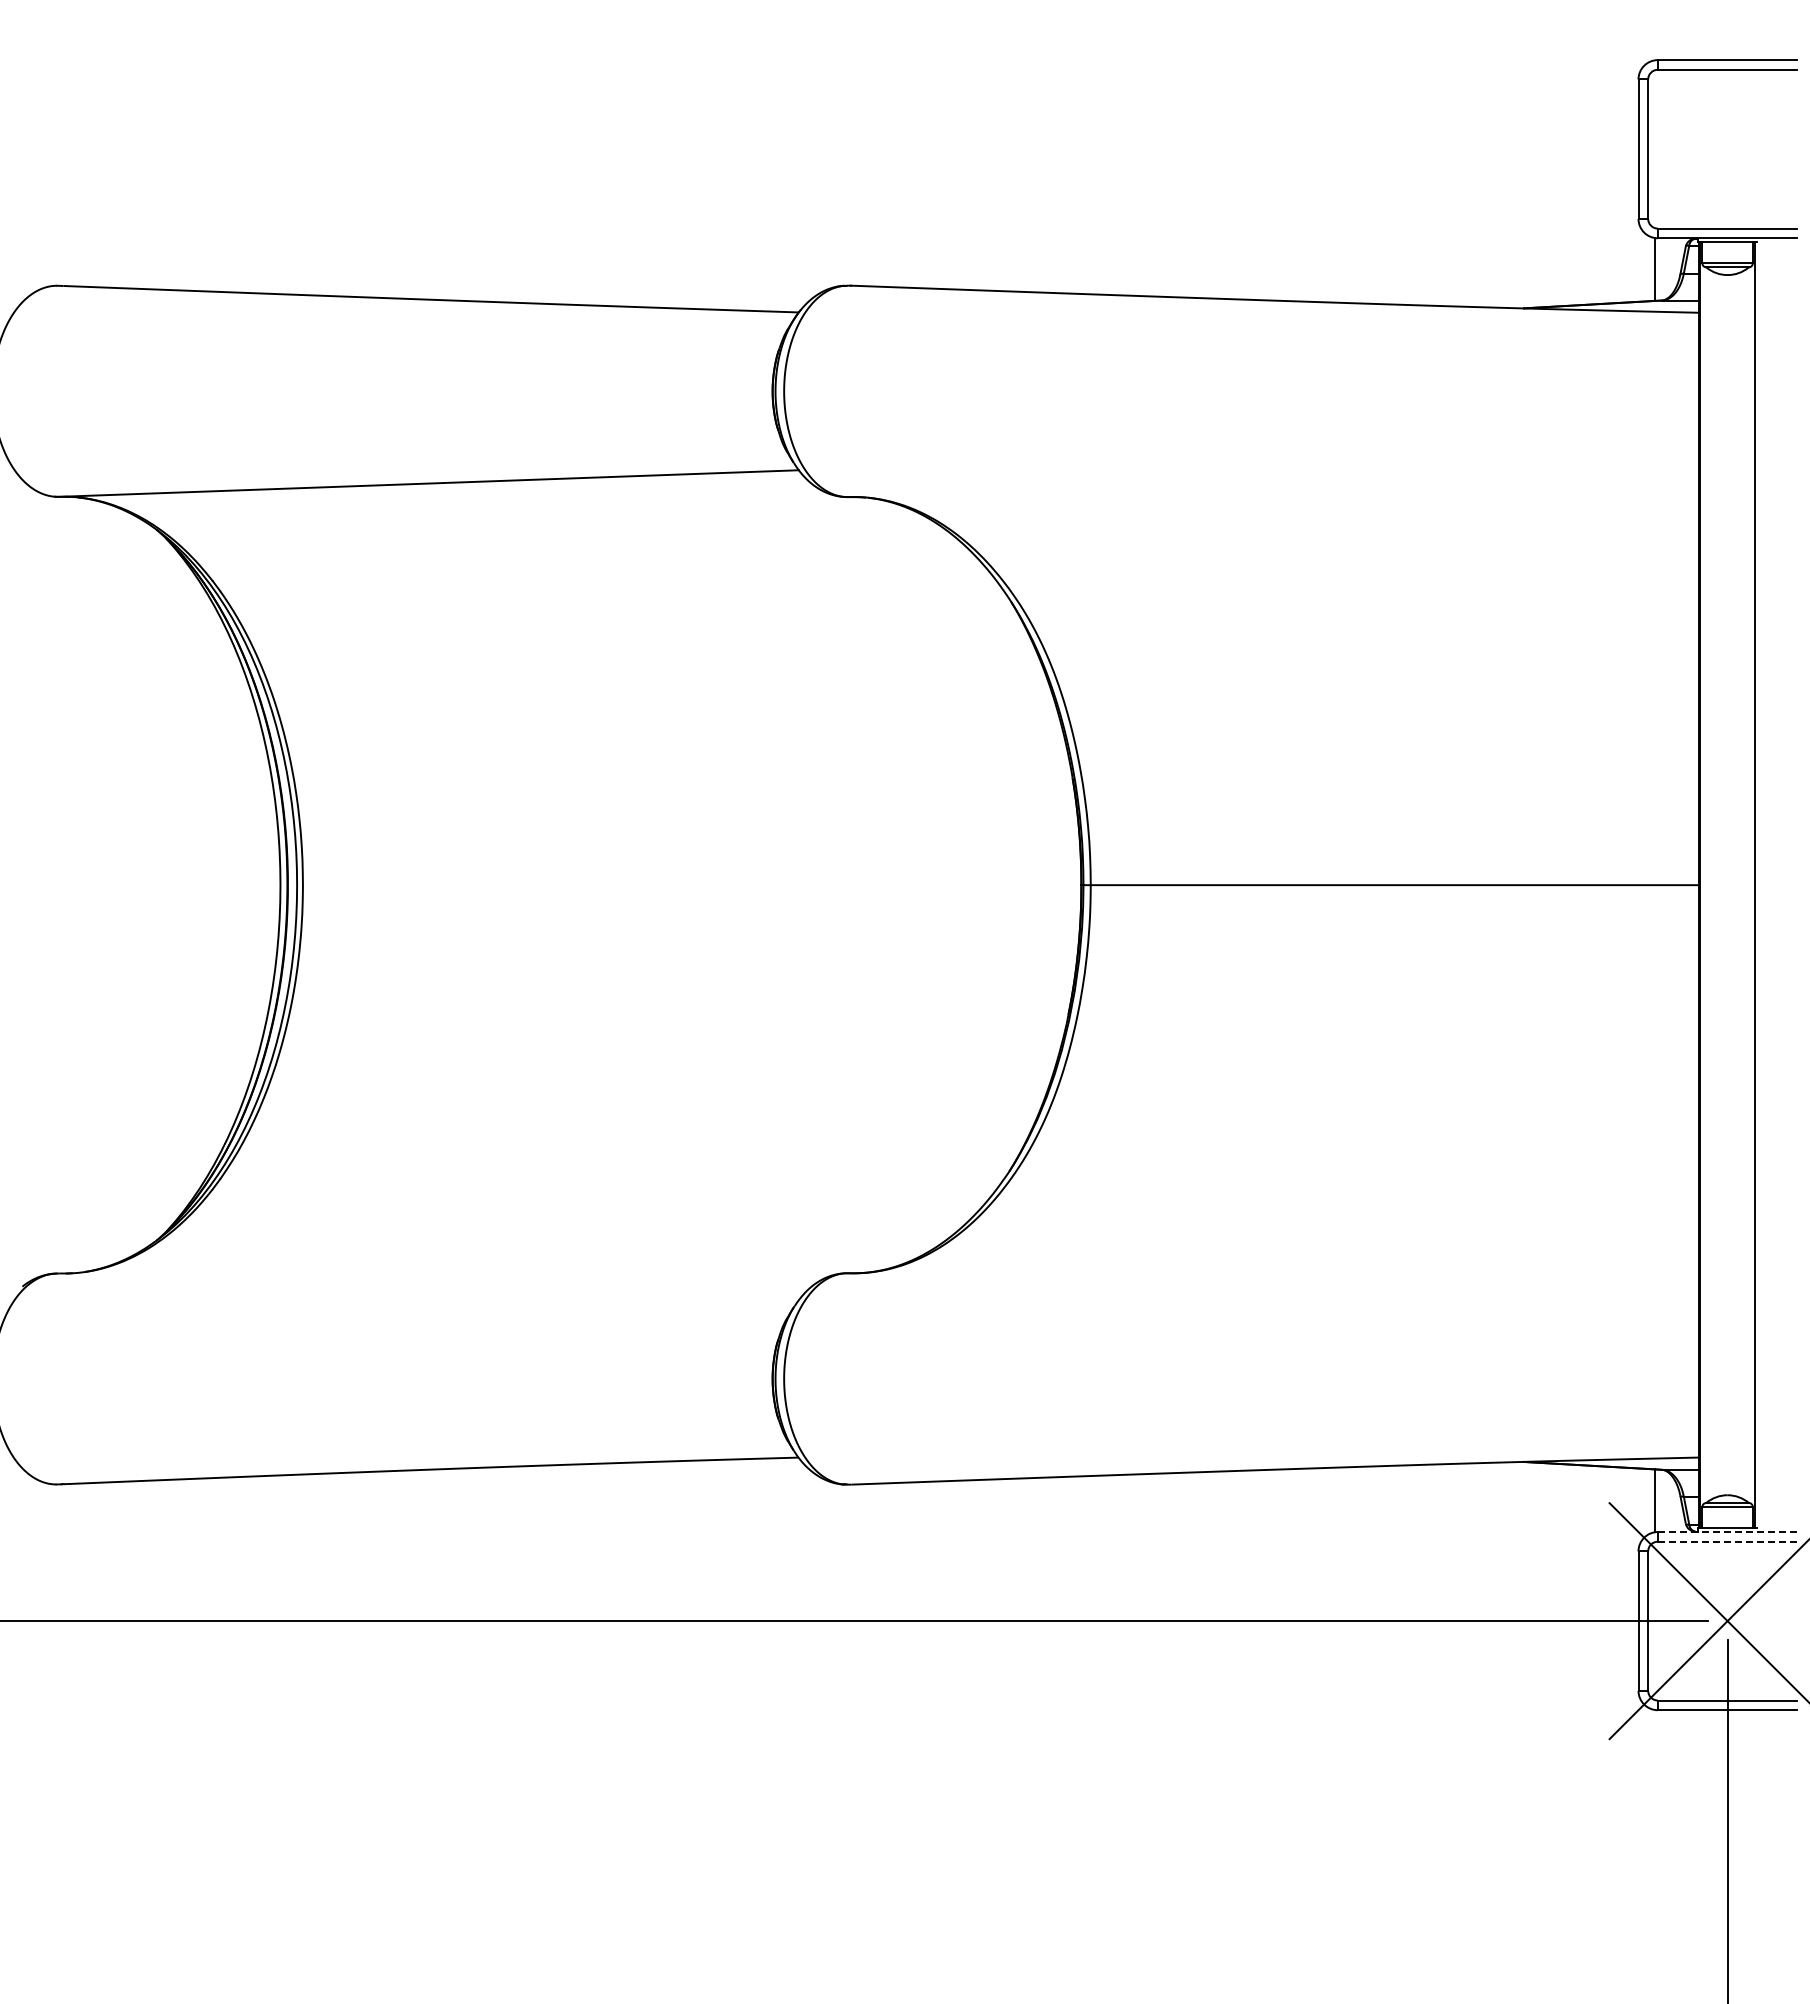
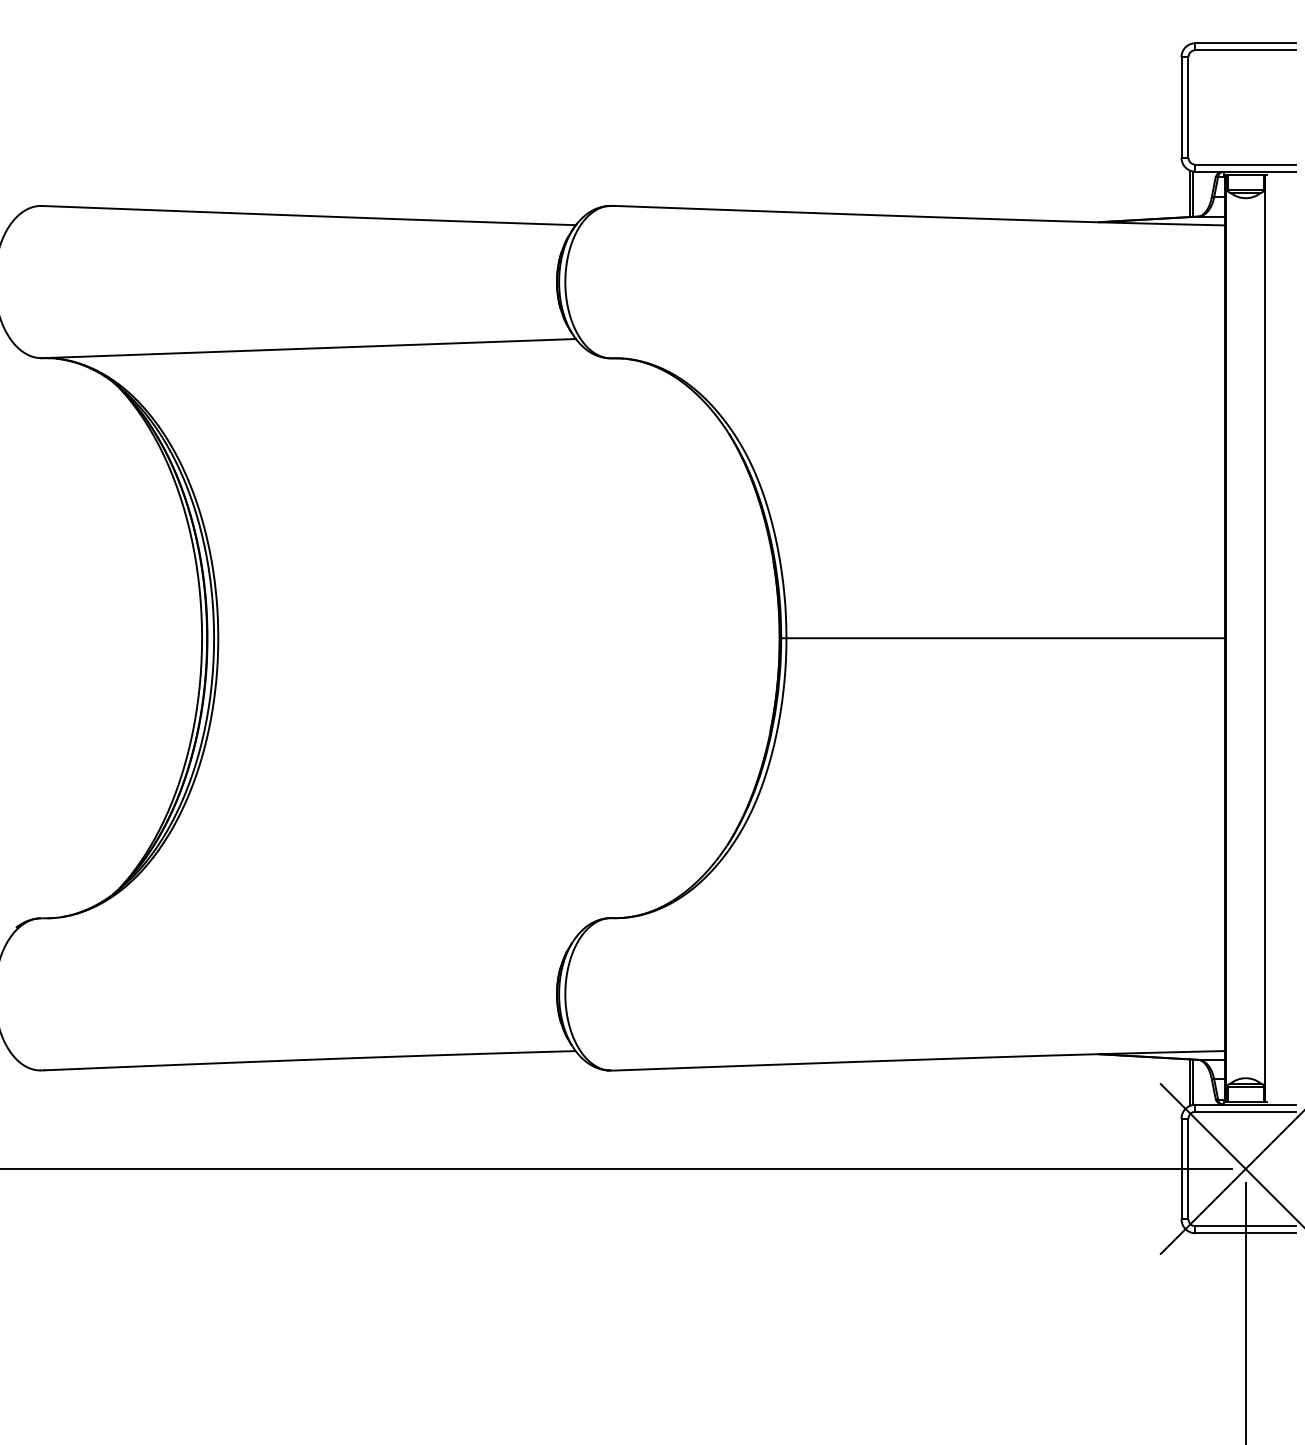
line: (1650, 268) -> (1190, 193), added
line: (1650, 1501) -> (1190, 1082), added
line: (1727, 1532) -> (1245, 1105), dashed -> solid
line: (1727, 1541) -> (1245, 1111), dashed -> solid

